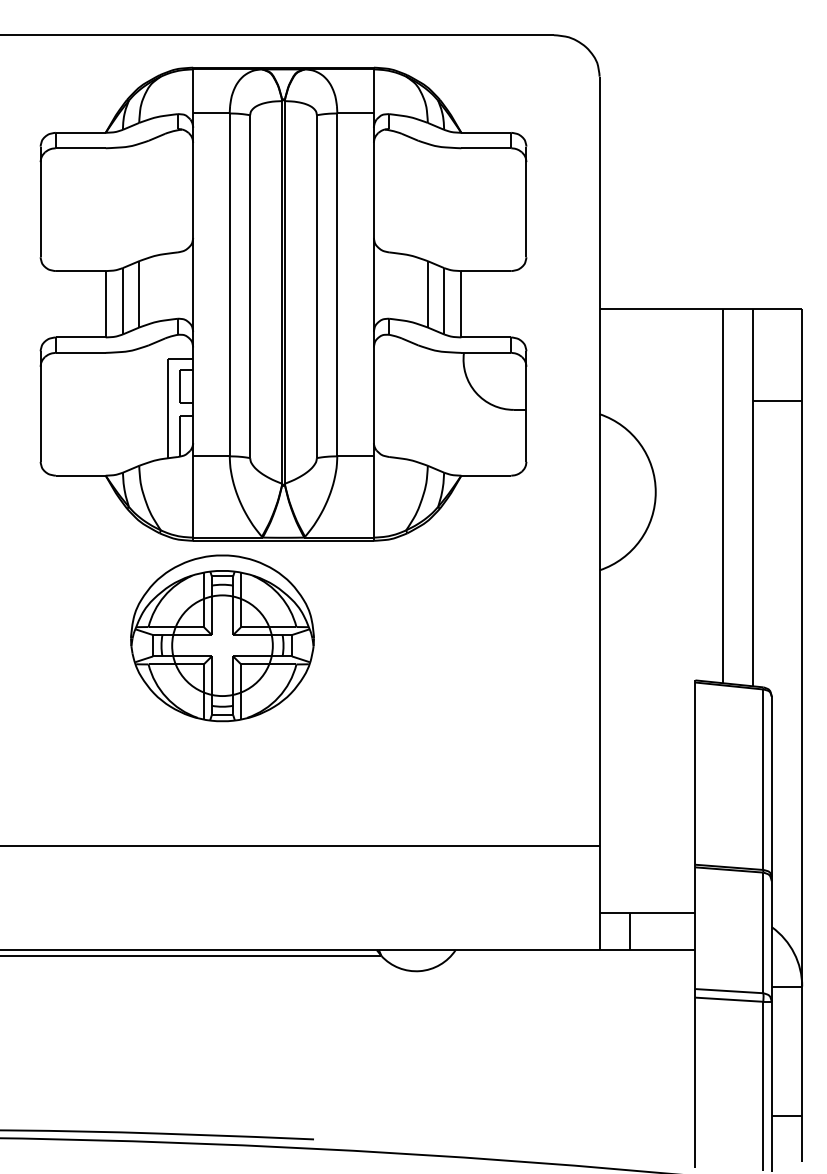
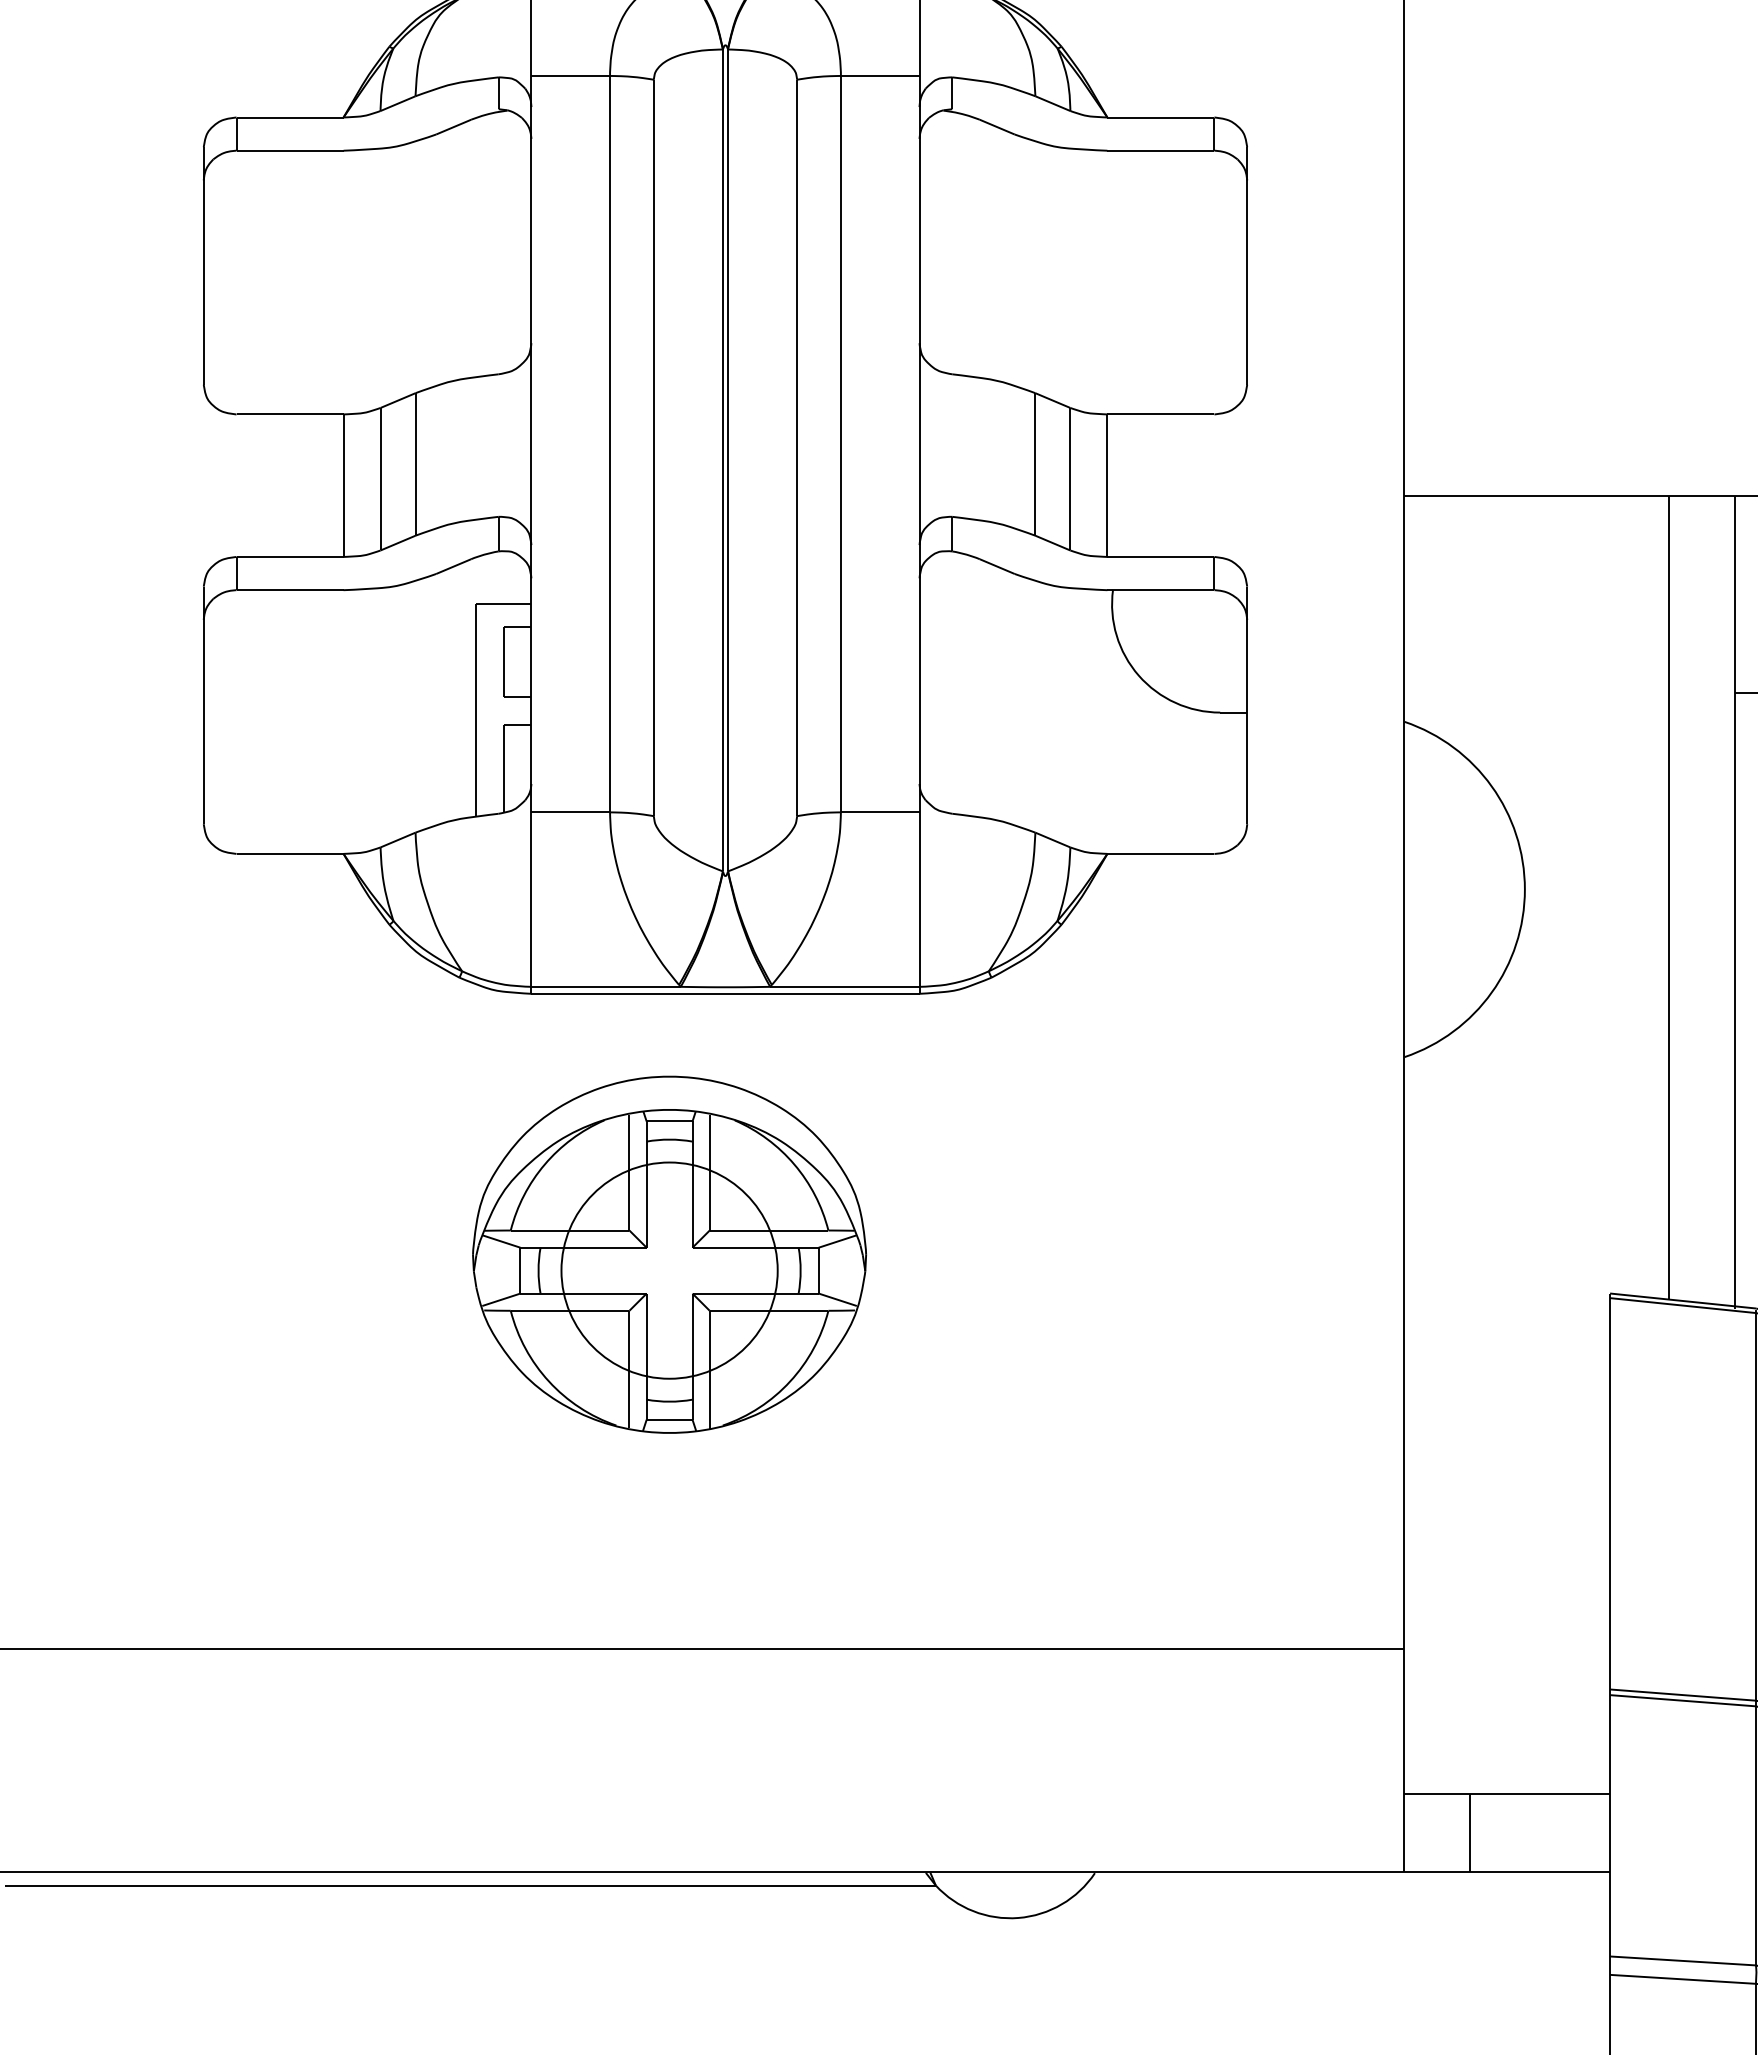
part: (222, 638) -> (669, 1255), moved

